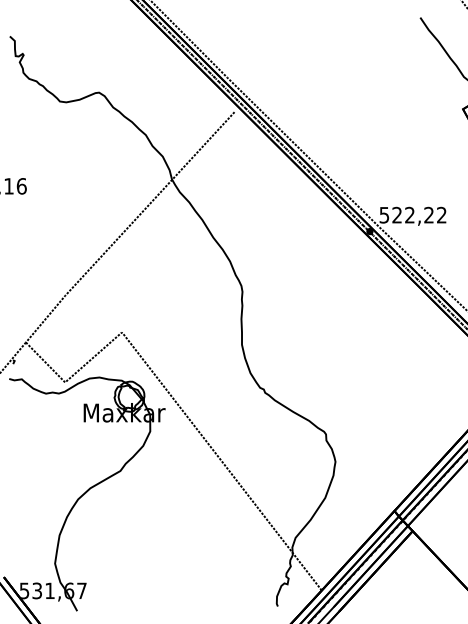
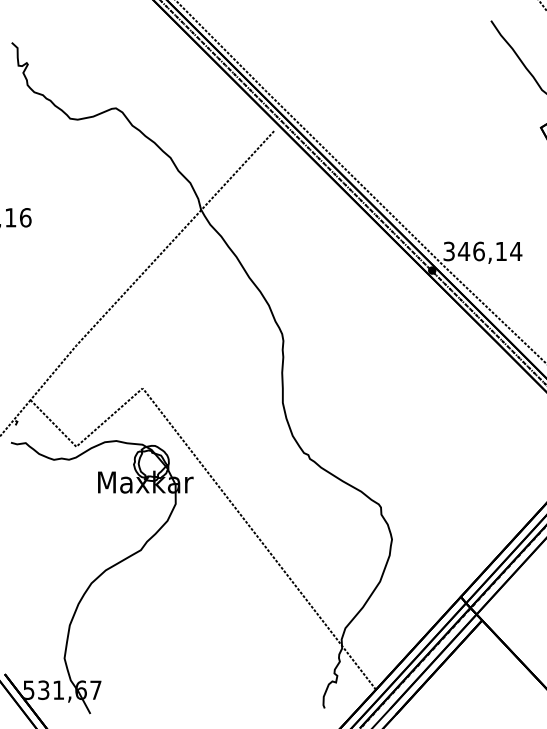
text: (413, 214) -> (483, 250), 522,22 -> 346,14

